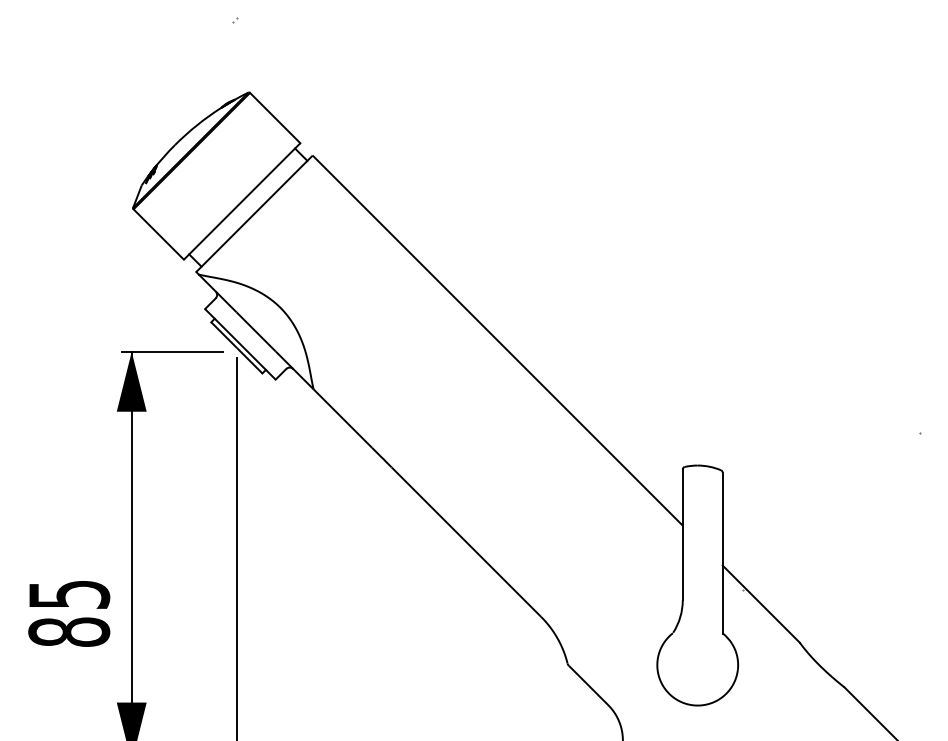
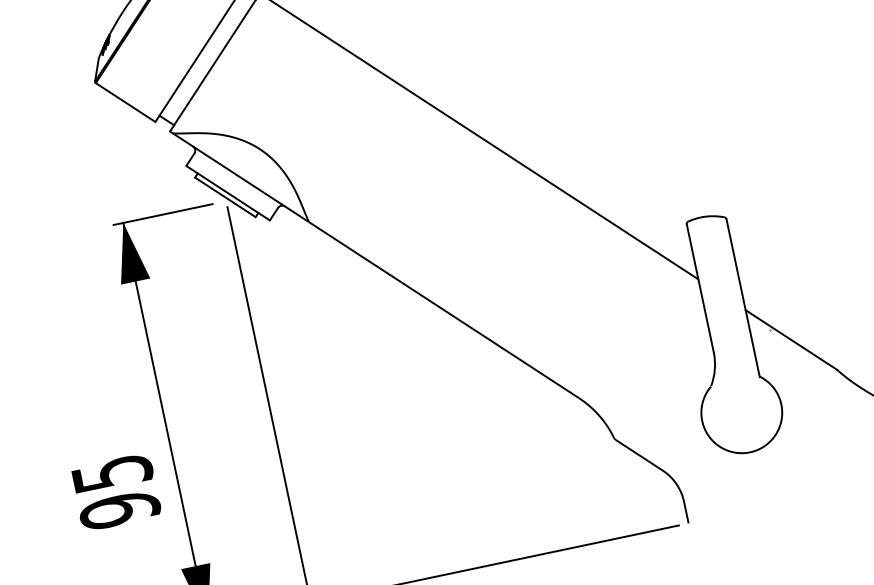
text: (69, 632) -> (120, 510), 85 -> 95

